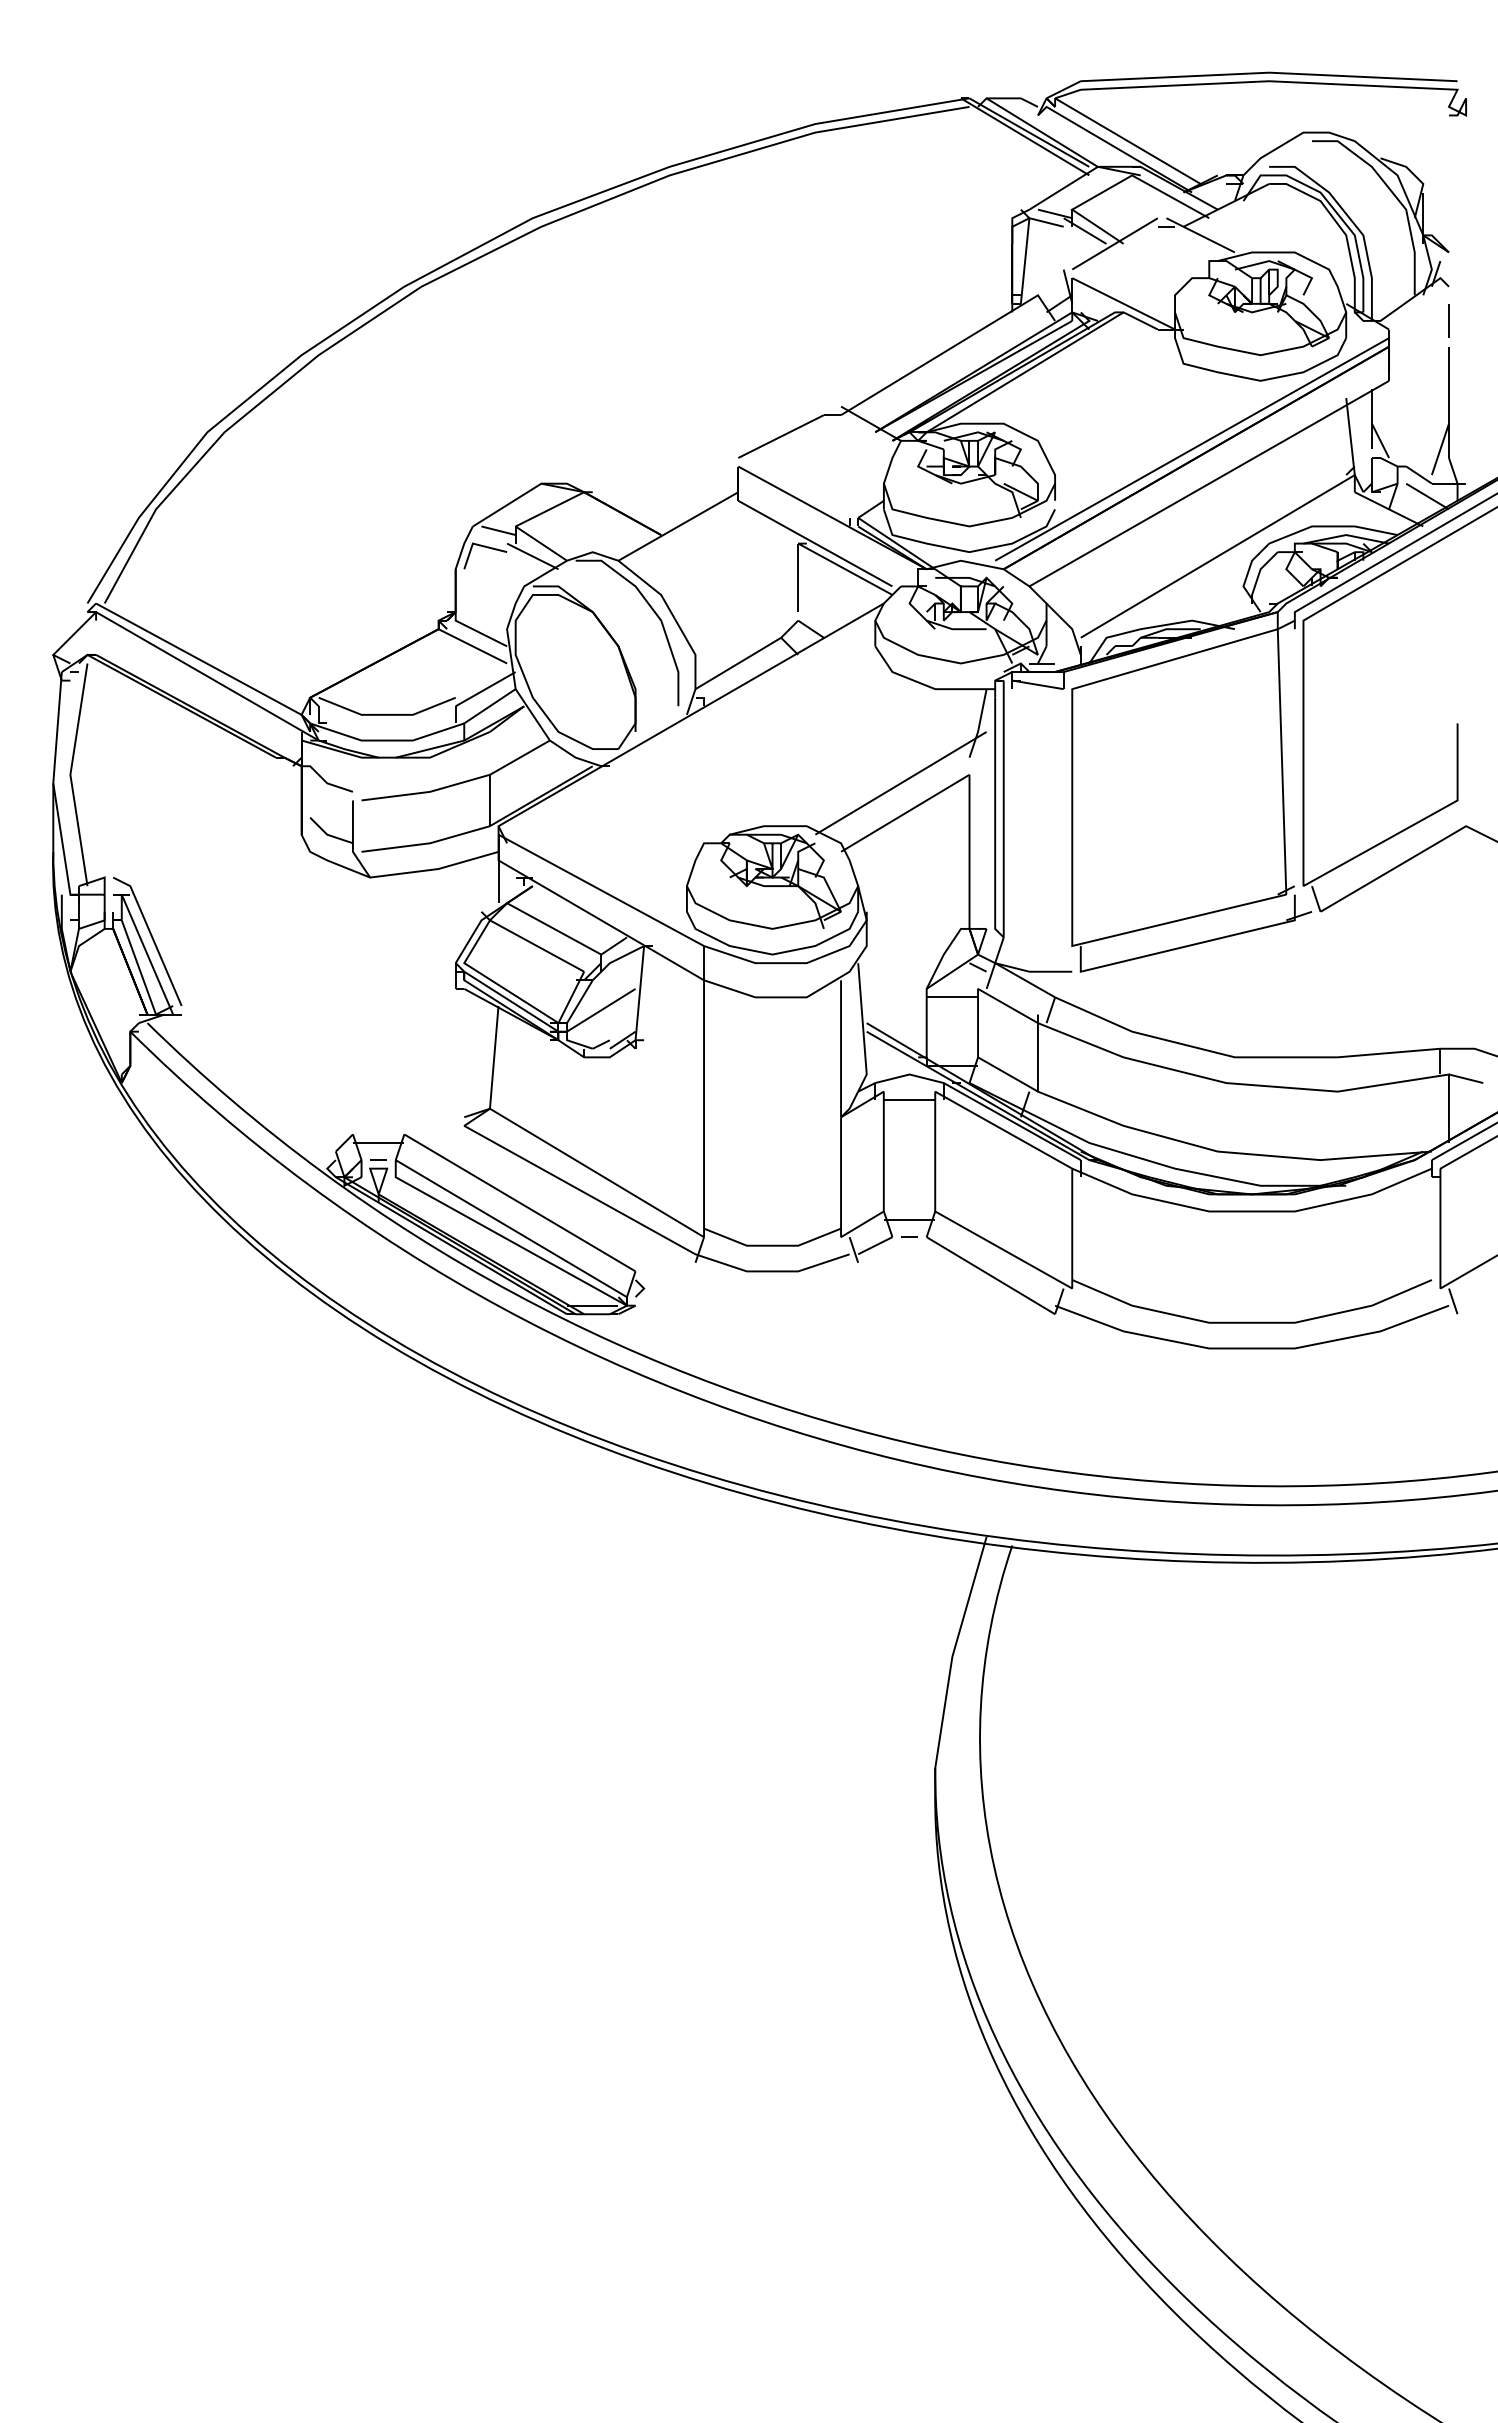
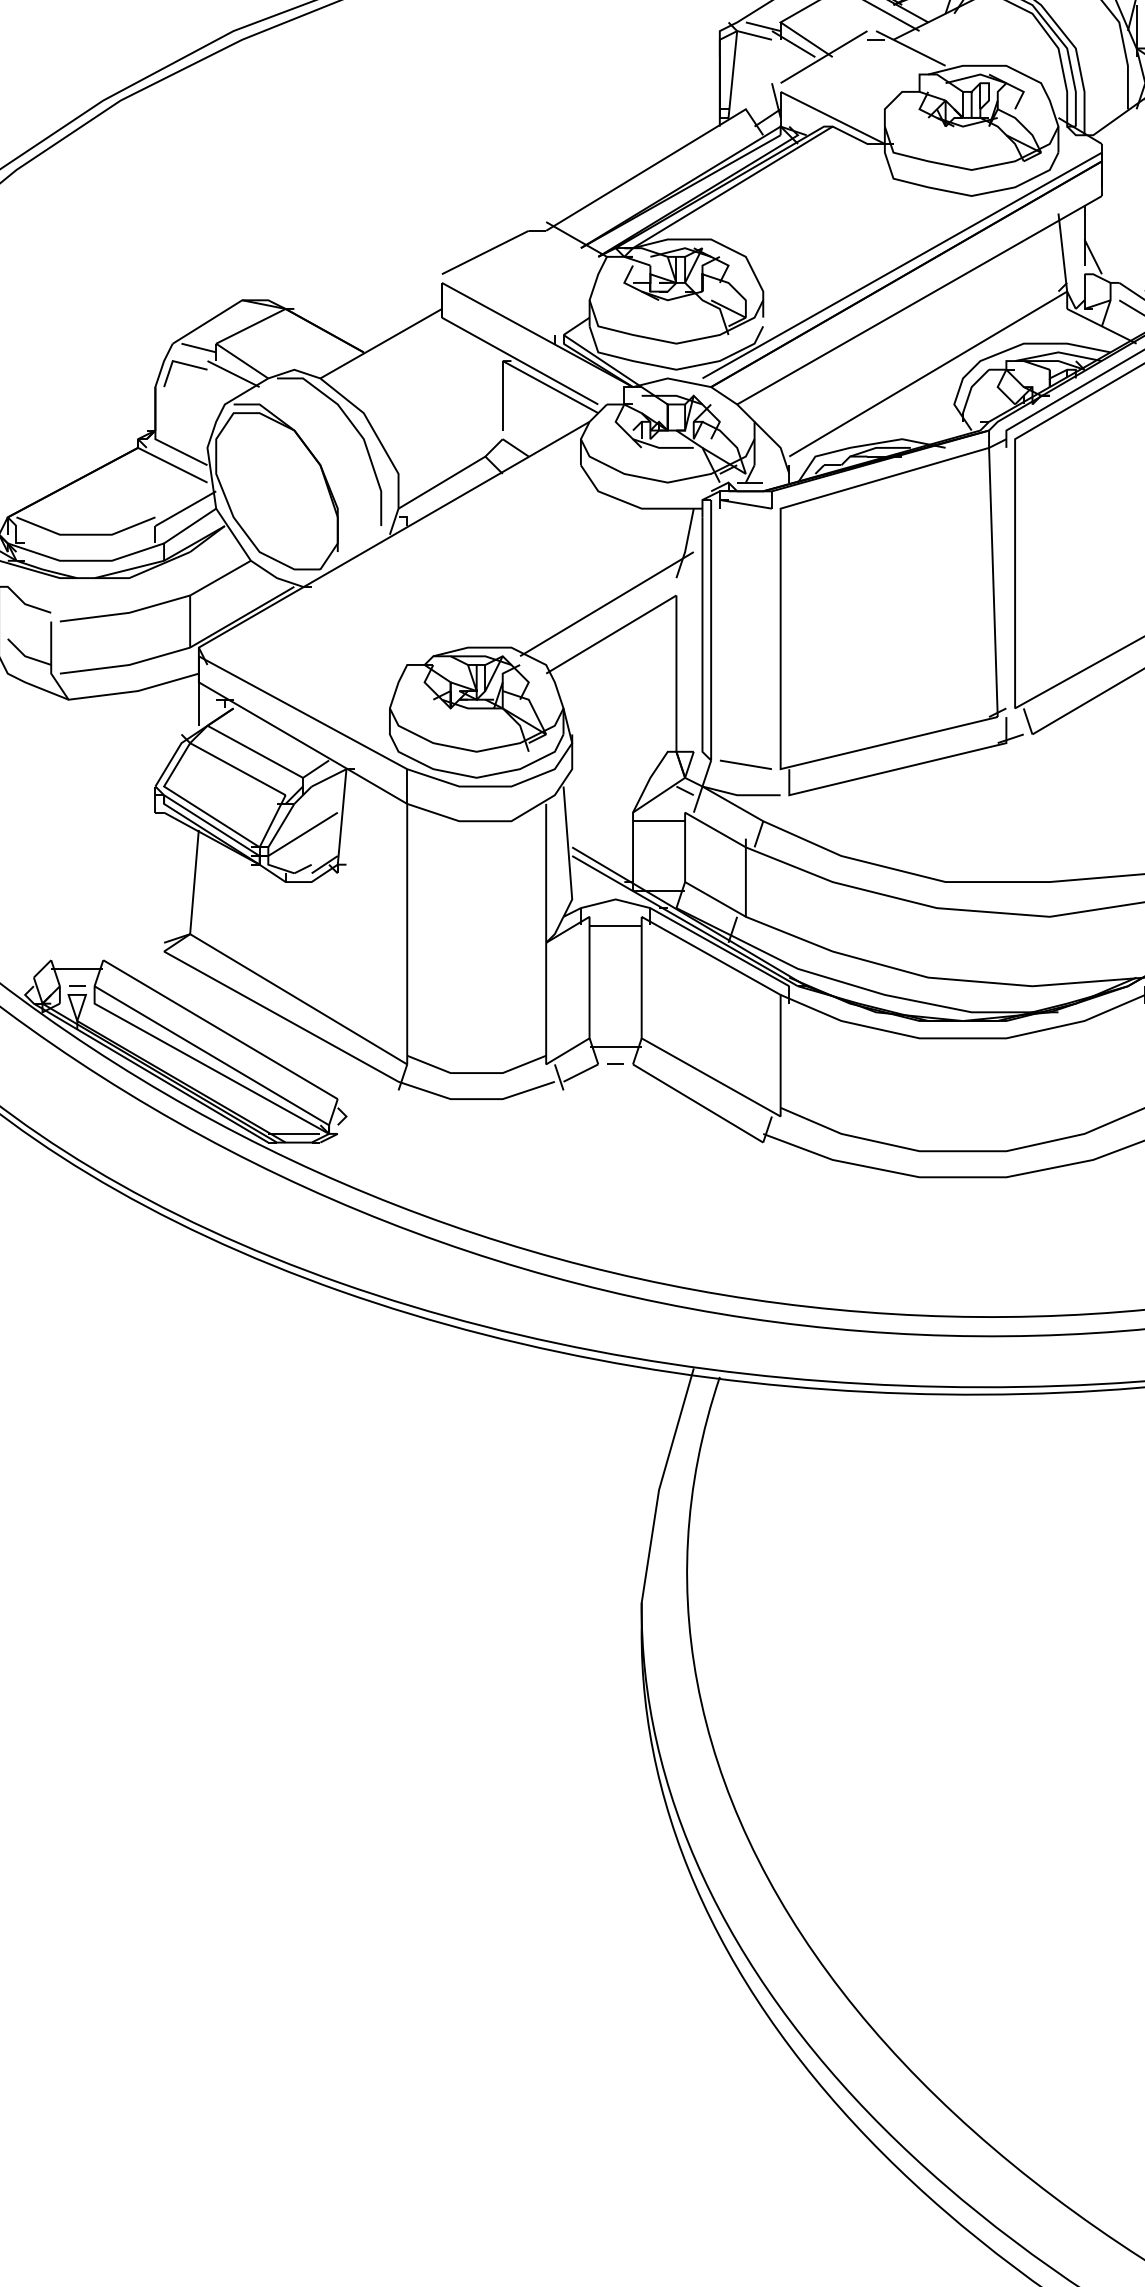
line: (1037, 941) -> (745, 764), added

